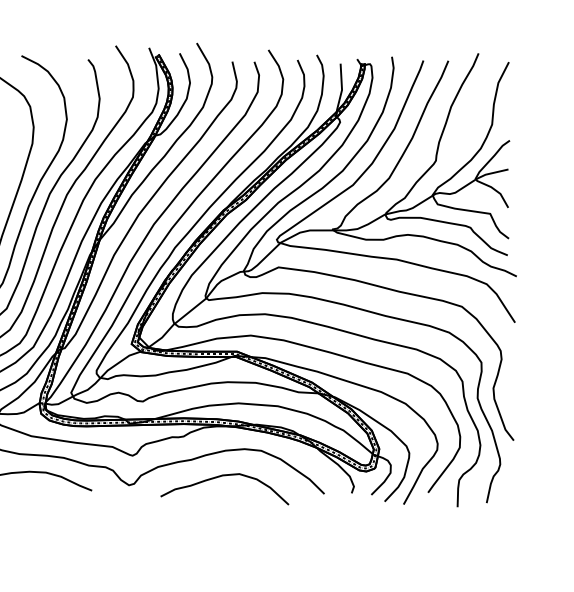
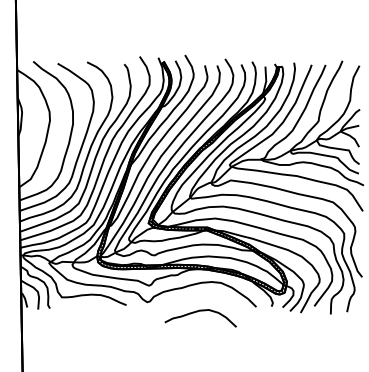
curve: (219, 478) -> (197, 312), moved

